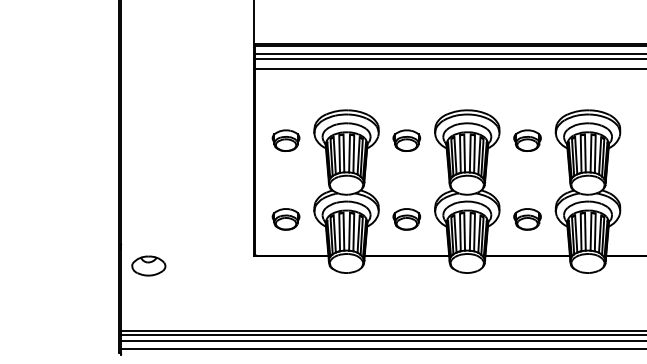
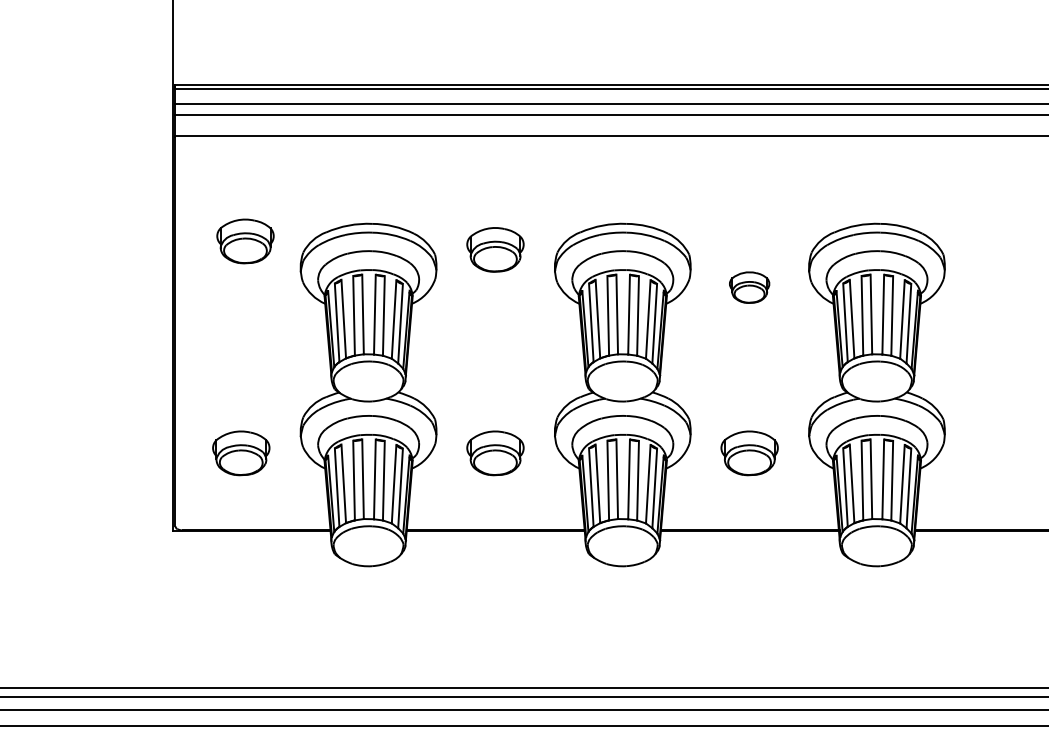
part: (285, 140) -> (244, 240), moved
part: (406, 140) -> (494, 249), moved
part: (527, 140) -> (749, 287), size x0.7

